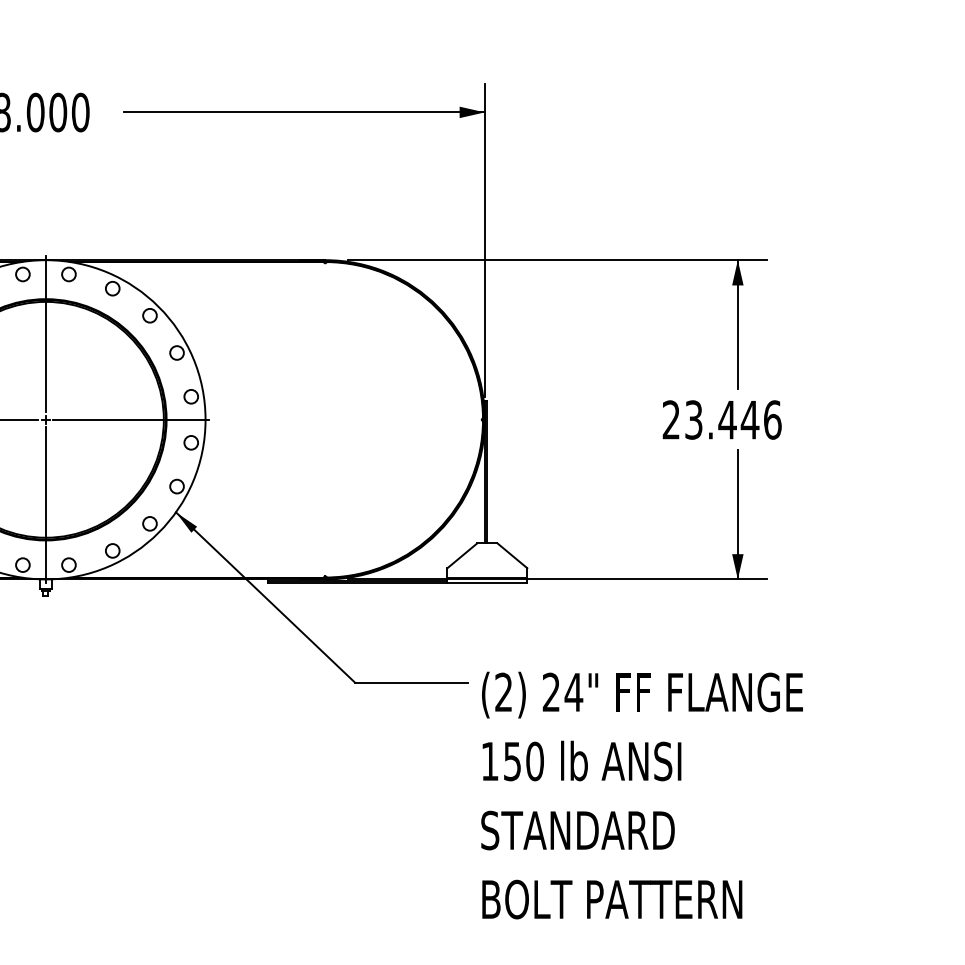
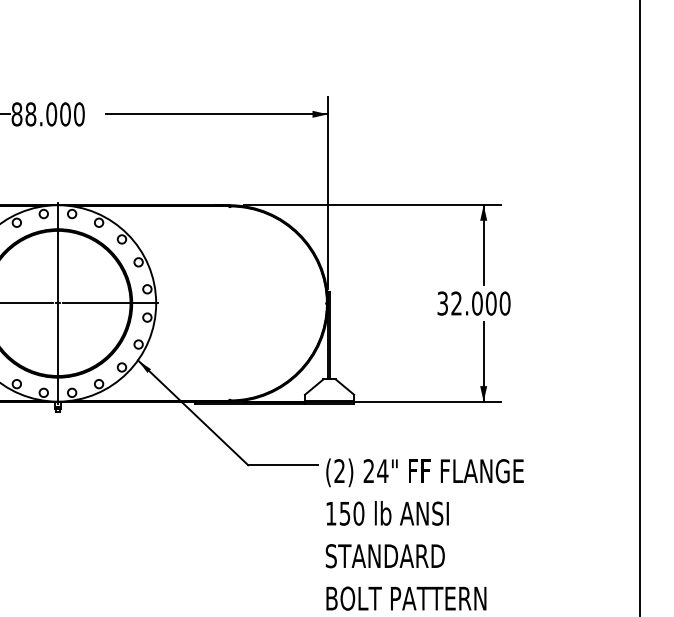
text: (721, 419) -> (473, 303), 23.446 -> 32.000

